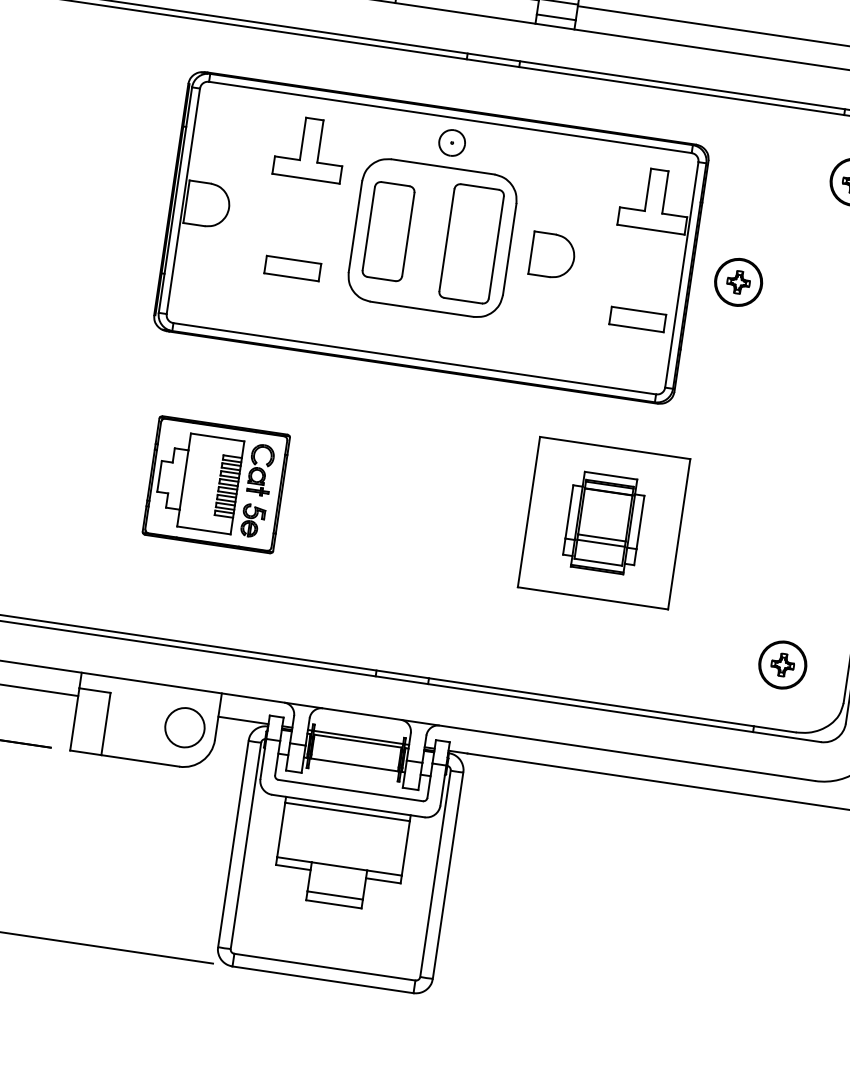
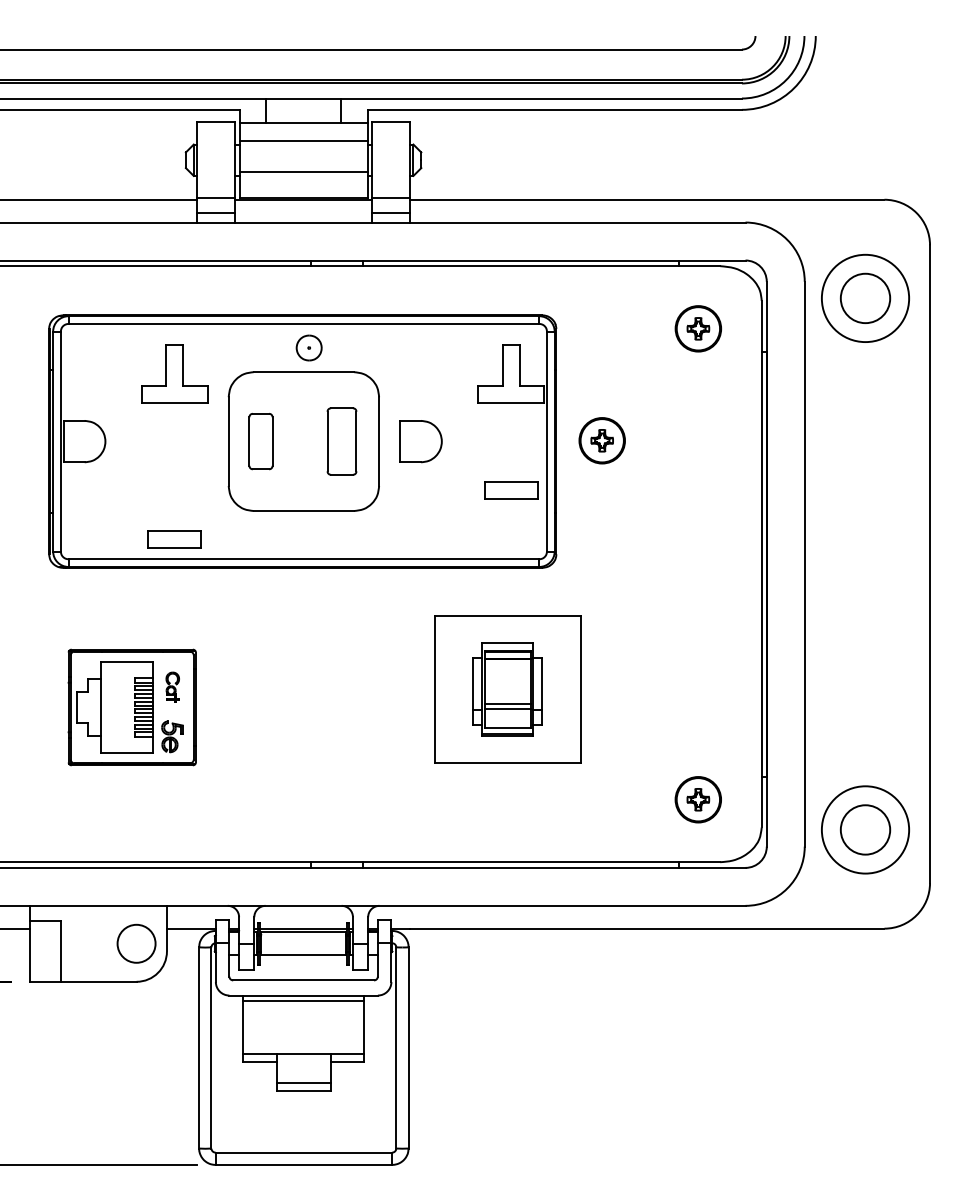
part: (388, 231) -> (260, 441), size x0.6
part: (471, 243) -> (341, 441), size x0.6
part: (292, 268) -> (174, 539), moved
part: (260, 469) -> (172, 686), size x0.6

